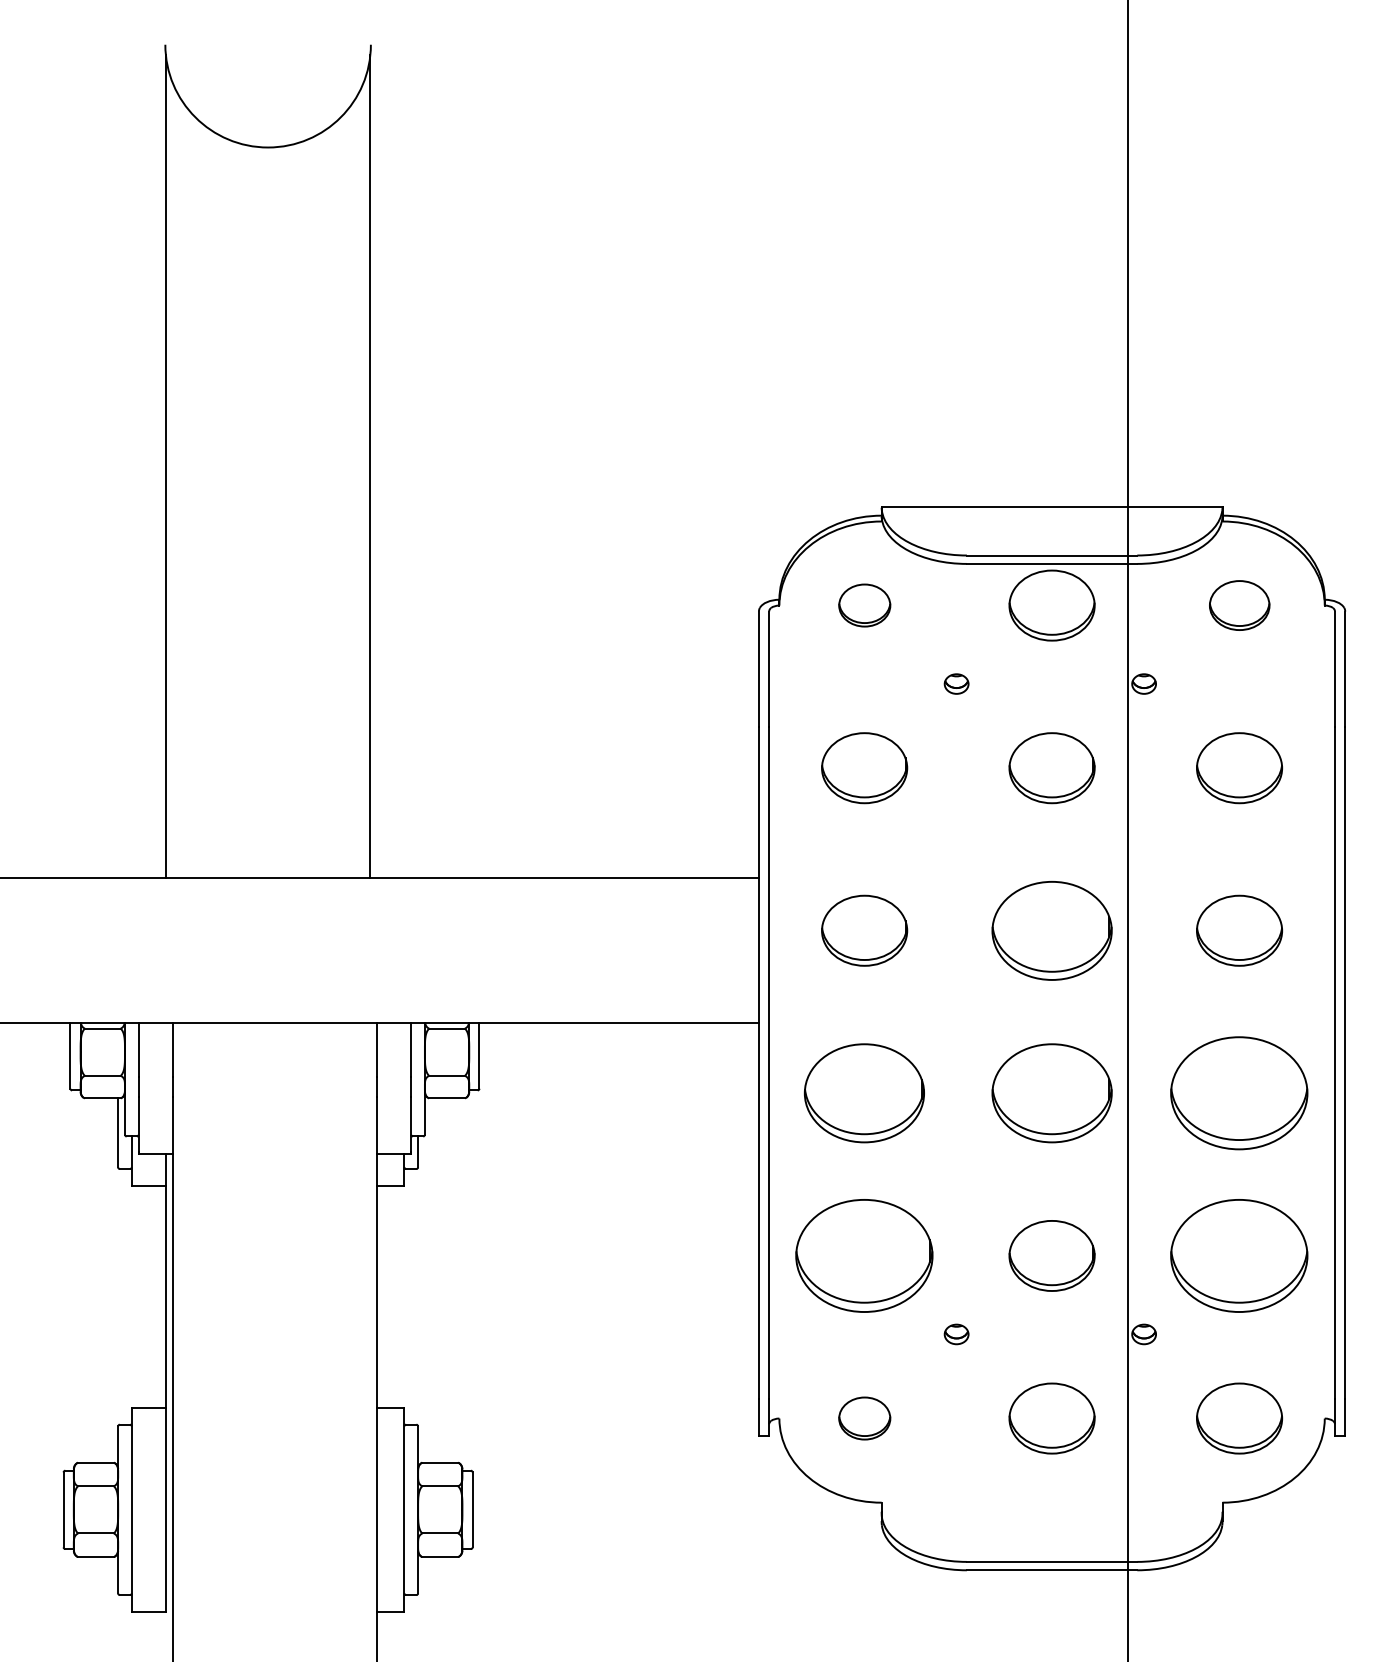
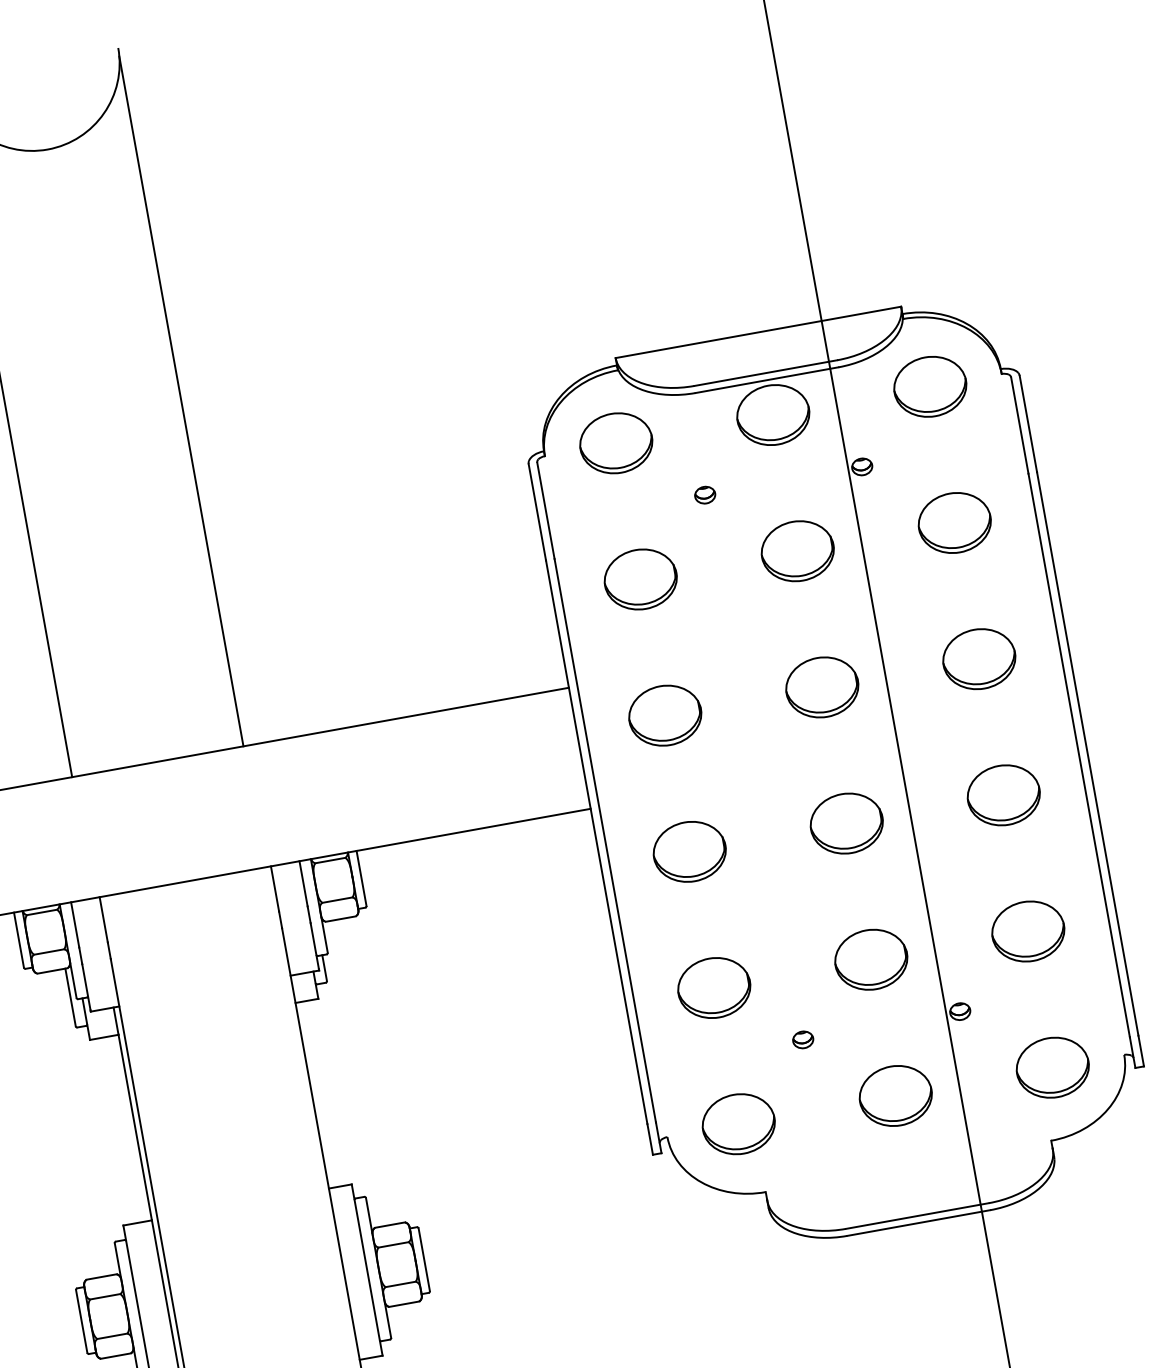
part: (864, 605) -> (616, 443), size x1.67
part: (1239, 605) -> (930, 386), size x1.43
part: (1051, 930) -> (821, 687), size x0.71
part: (864, 1093) -> (689, 851), size x0.71
part: (1051, 1093) -> (846, 823), size x0.71
part: (1239, 1093) -> (1003, 795), size x0.62
part: (864, 1255) -> (714, 987), size x0.62
part: (1239, 1255) -> (1028, 931), size x0.62
part: (864, 1418) -> (738, 1124), size x1.67

